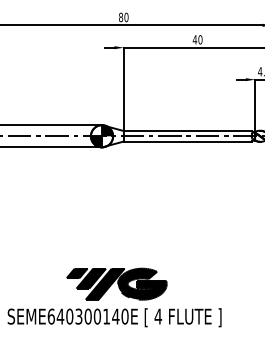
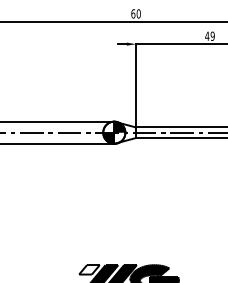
text: (121, 16) -> (133, 12), 80 -> 60
text: (200, 39) -> (212, 35), 40 -> 49
fill: (76, 273) -> (88, 269), removed

